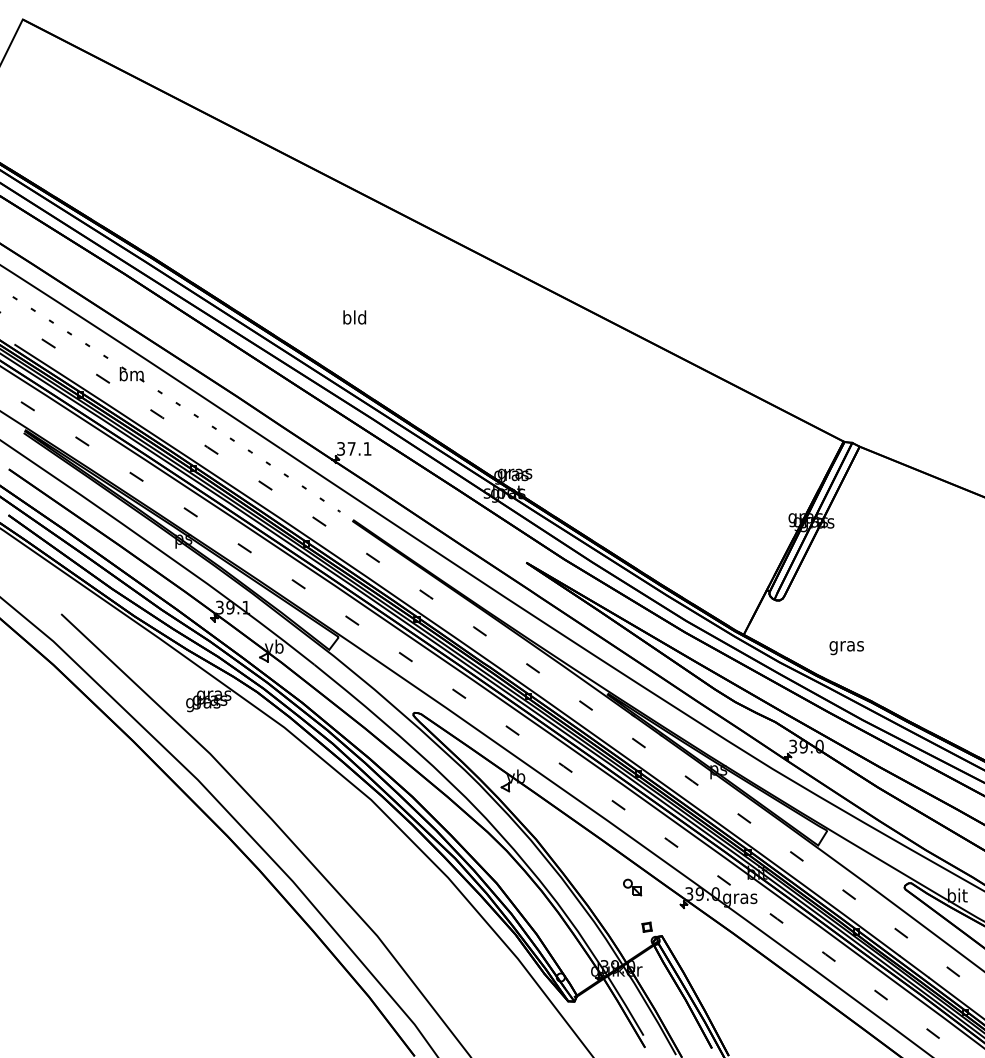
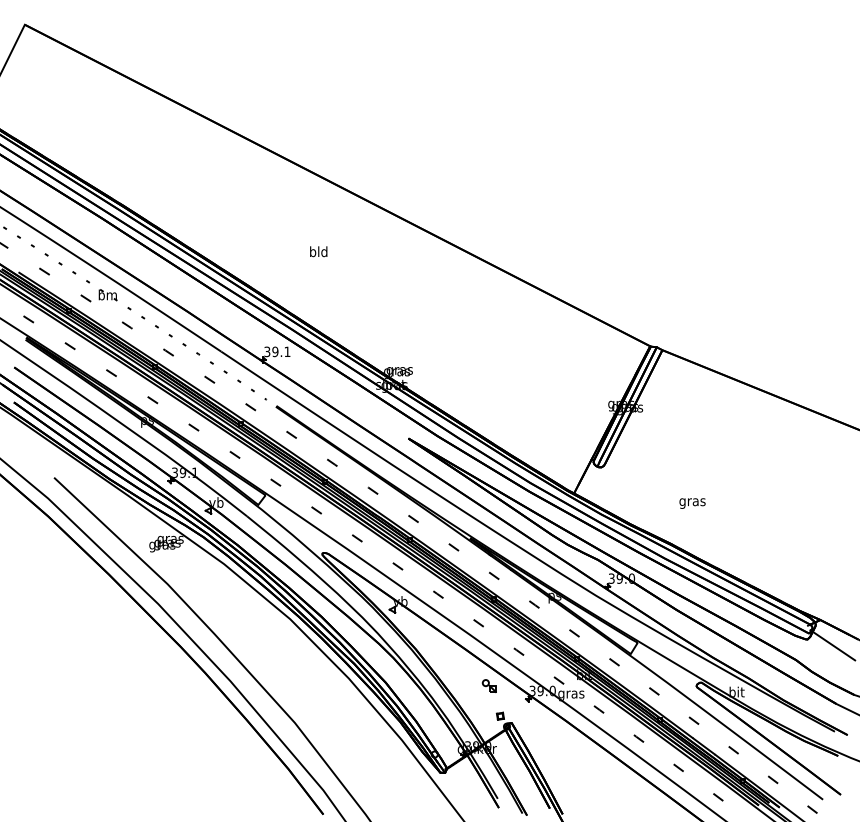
text: (354, 317) -> (318, 251), moved
text: (351, 448) -> (275, 351), 37.1 -> 39.1
text: (846, 647) -> (692, 503), moved

